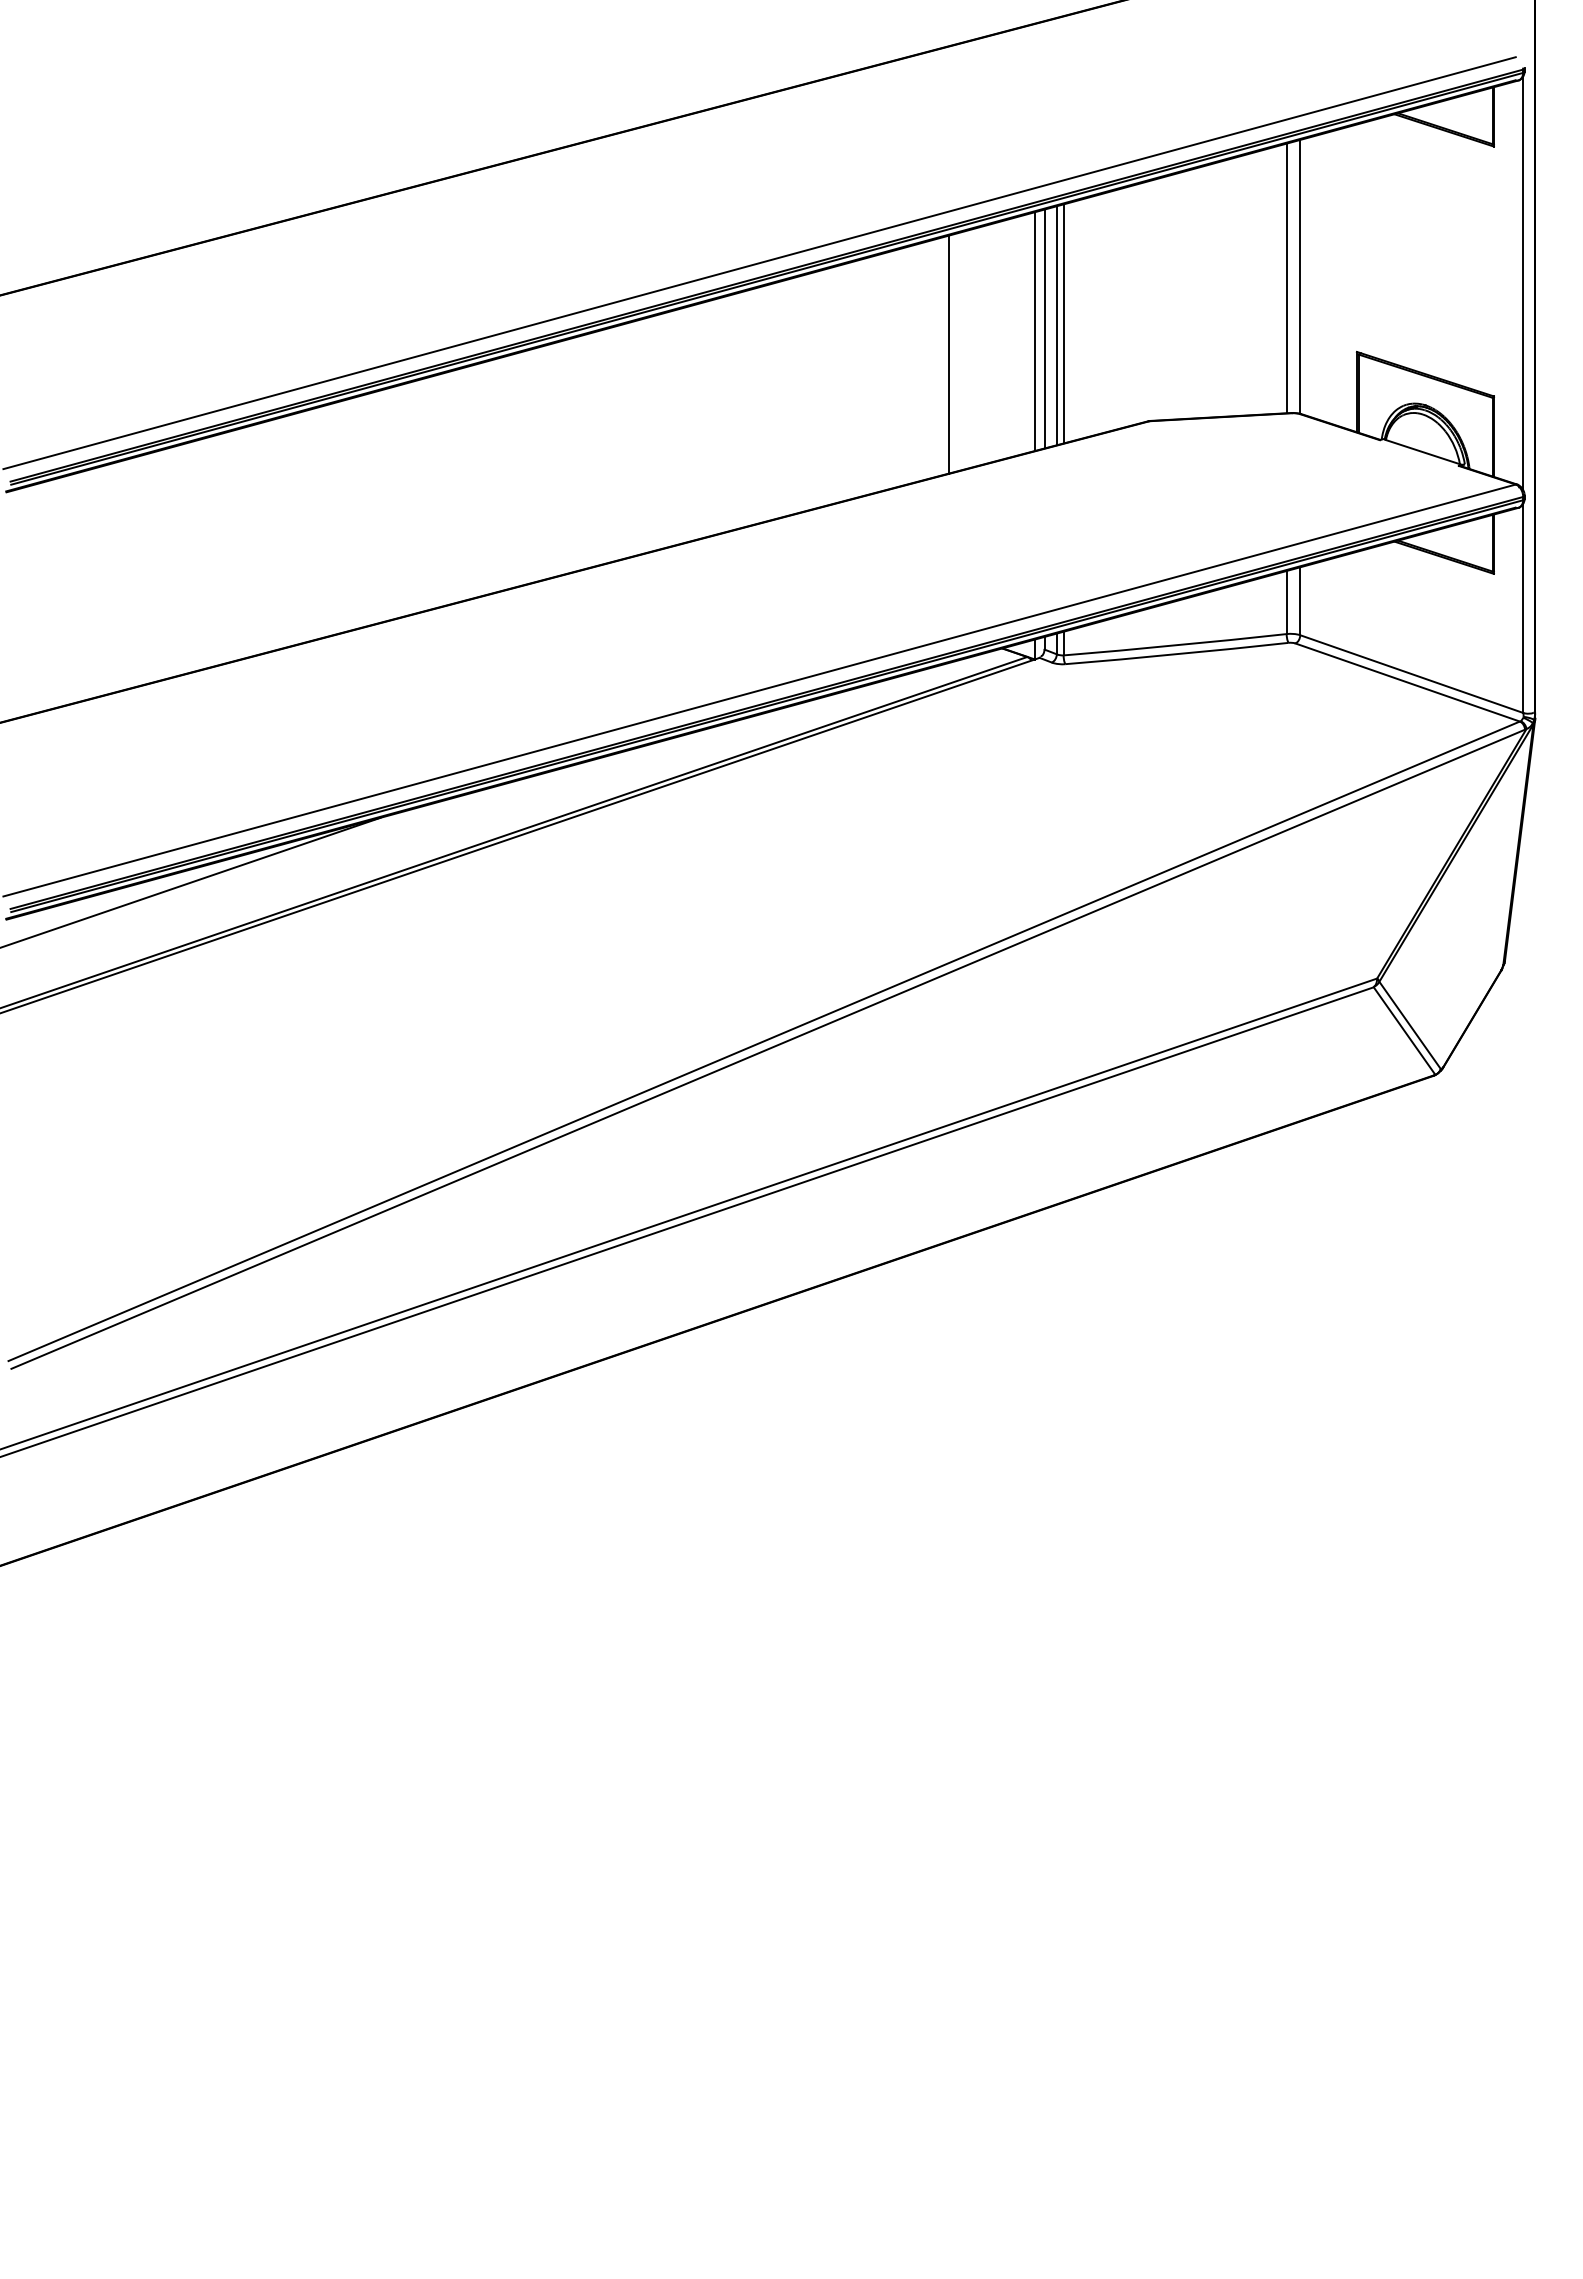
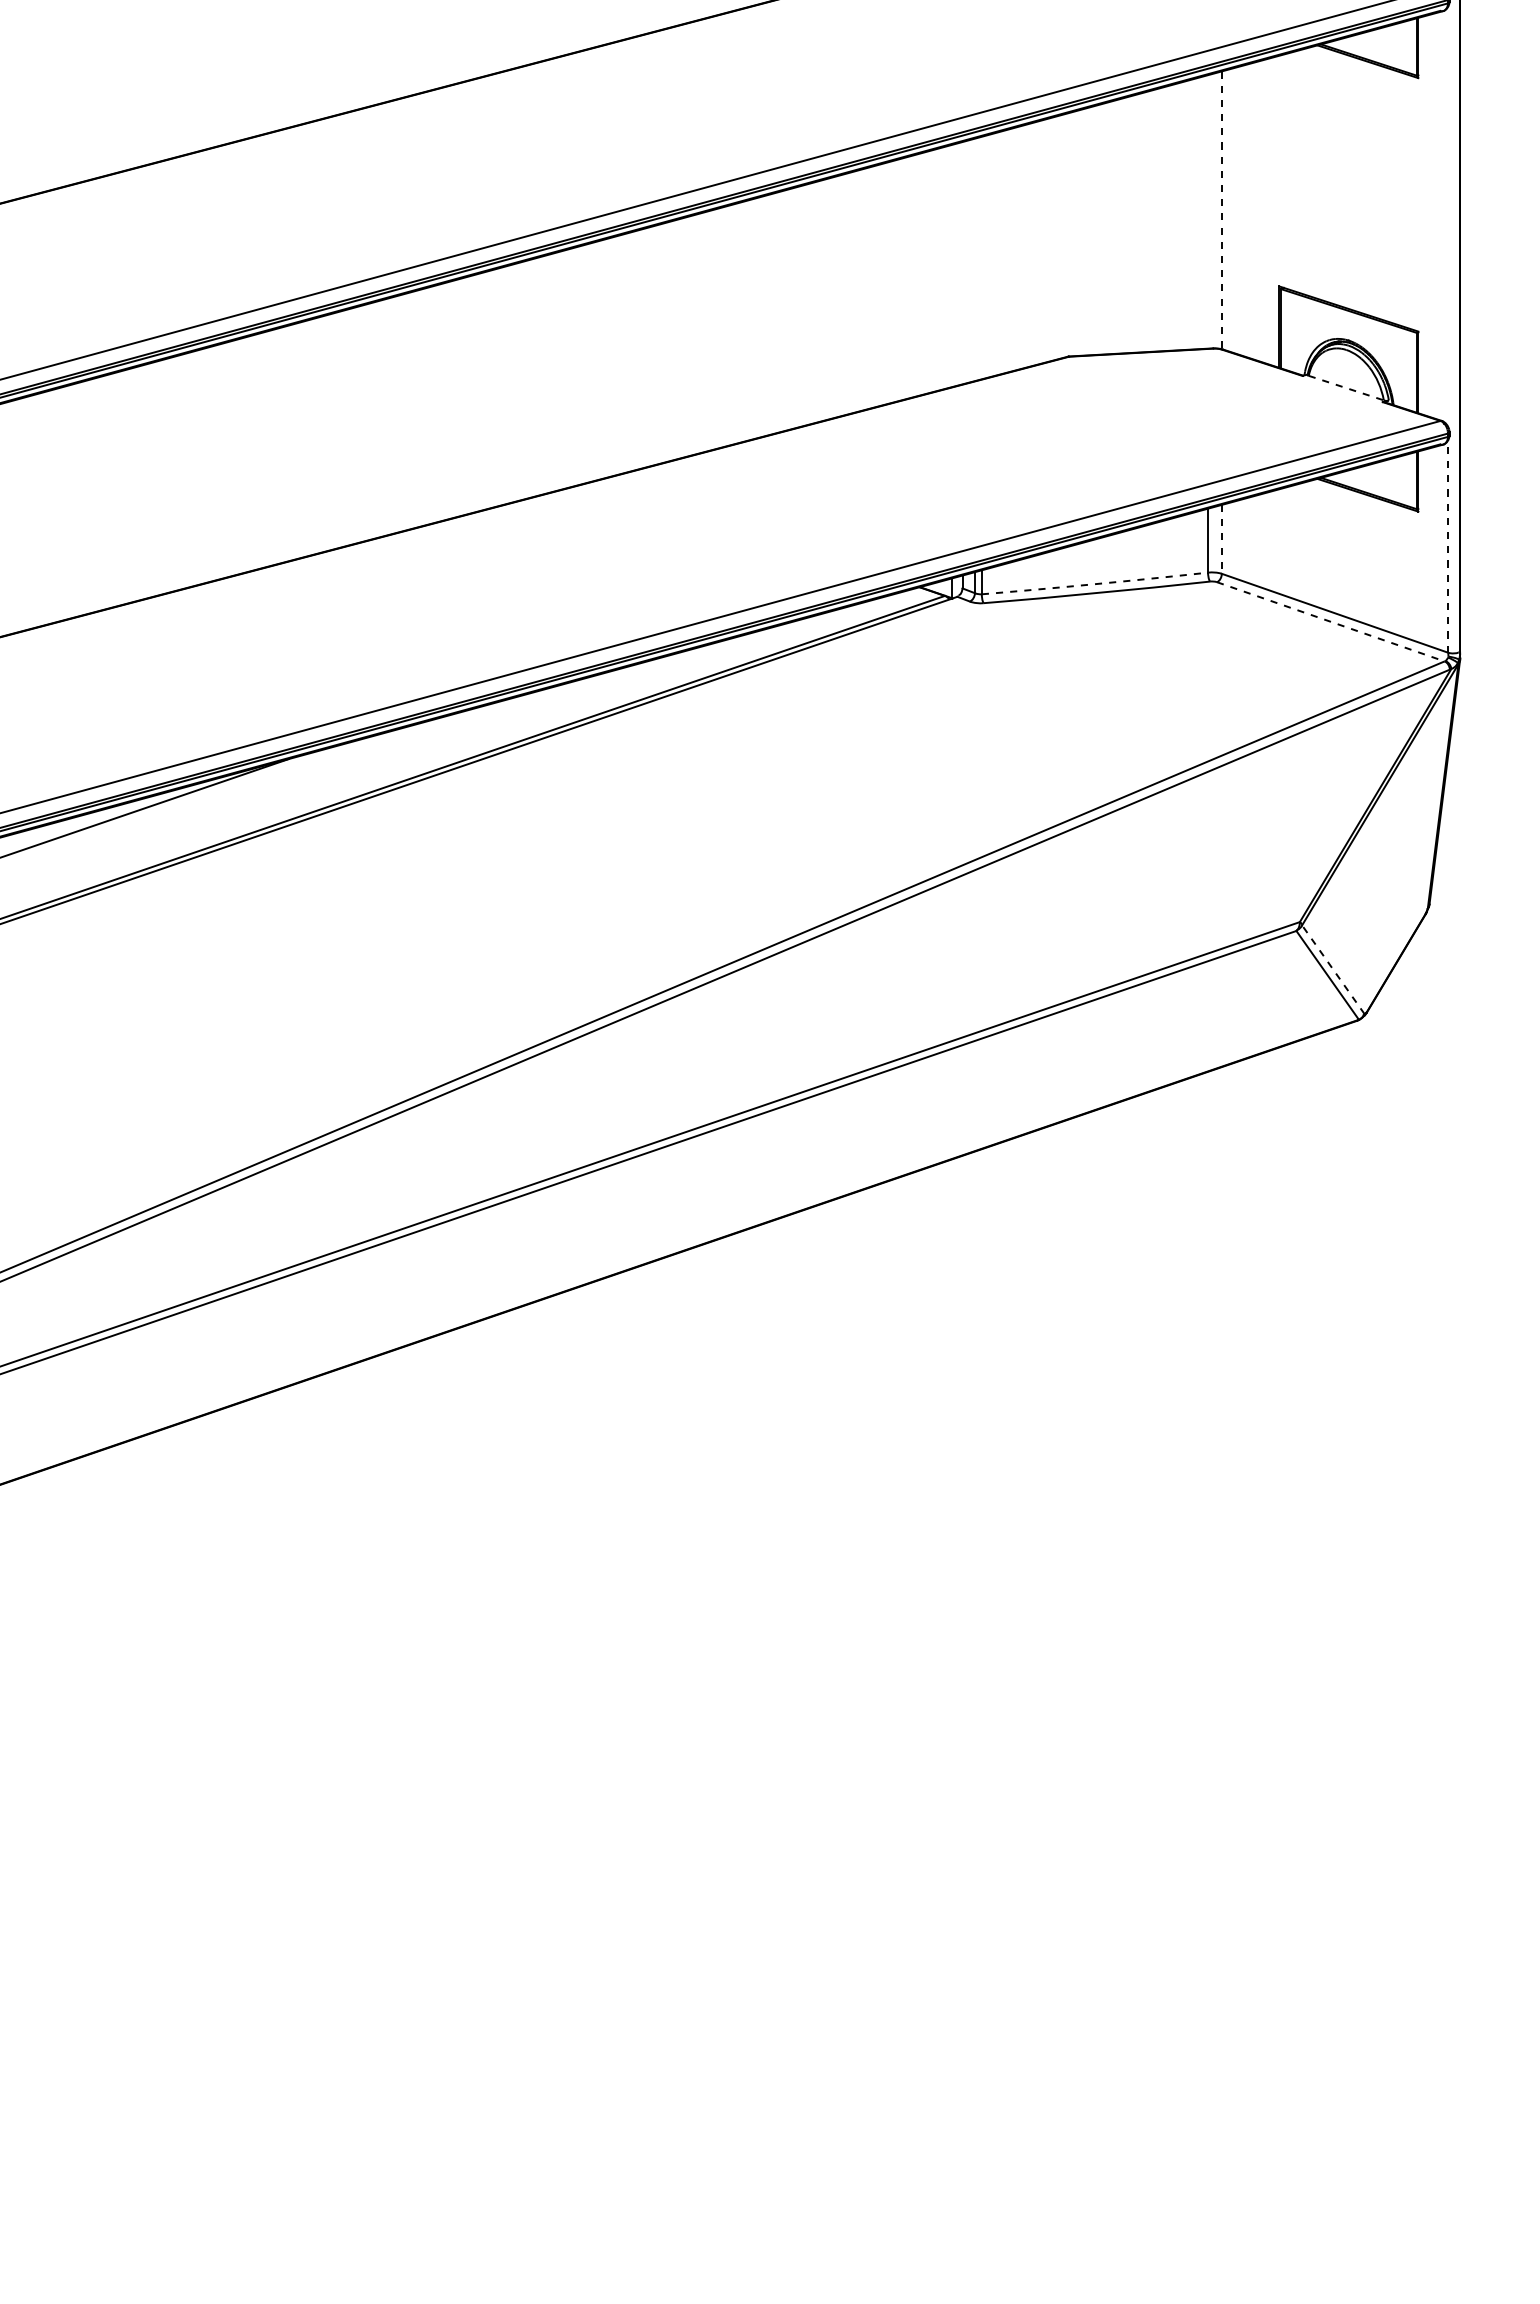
line: (1300, 277) -> (1222, 210), solid -> dashed
line: (1286, 278) -> (1207, 211), removed
line: (1523, 283) -> (1448, 217), removed
line: (1063, 323) -> (981, 257), removed
line: (1056, 325) -> (974, 259), removed
line: (1044, 328) -> (962, 262), removed
line: (1034, 331) -> (952, 265), removed
line: (948, 354) -> (865, 289), removed
line: (1422, 452) -> (1345, 388), solid -> dashed
line: (1300, 601) -> (1222, 539), solid -> dashed
line: (1523, 608) -> (1448, 546), solid -> dashed
arc: (1175, 645) -> (1095, 584), solid -> dashed
line: (1407, 682) -> (1330, 621), solid -> dashed
line: (1410, 1025) -> (1333, 969), solid -> dashed

